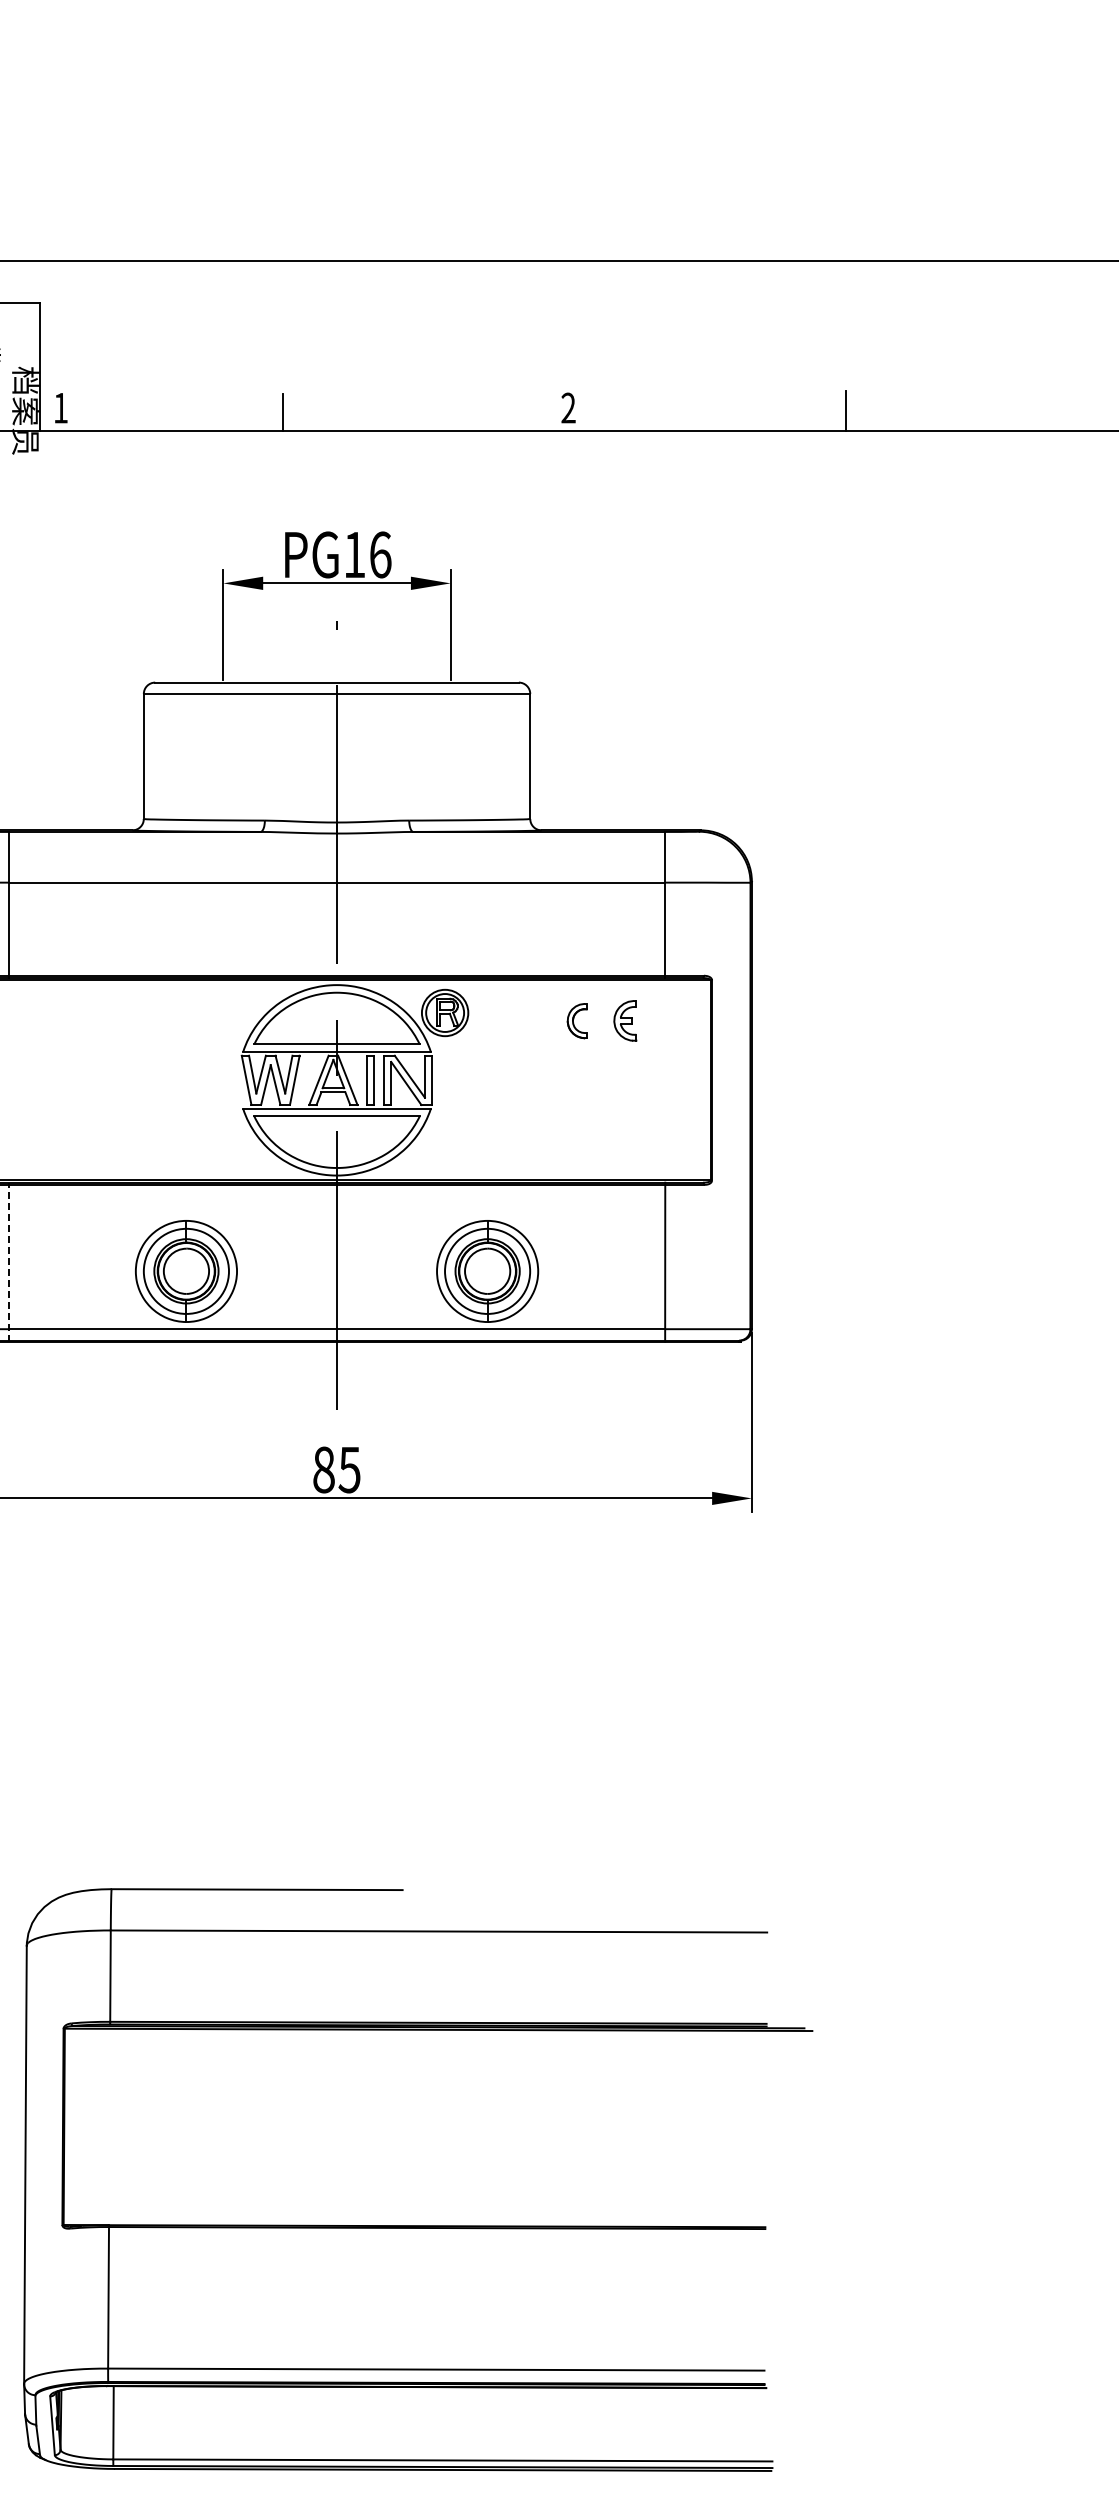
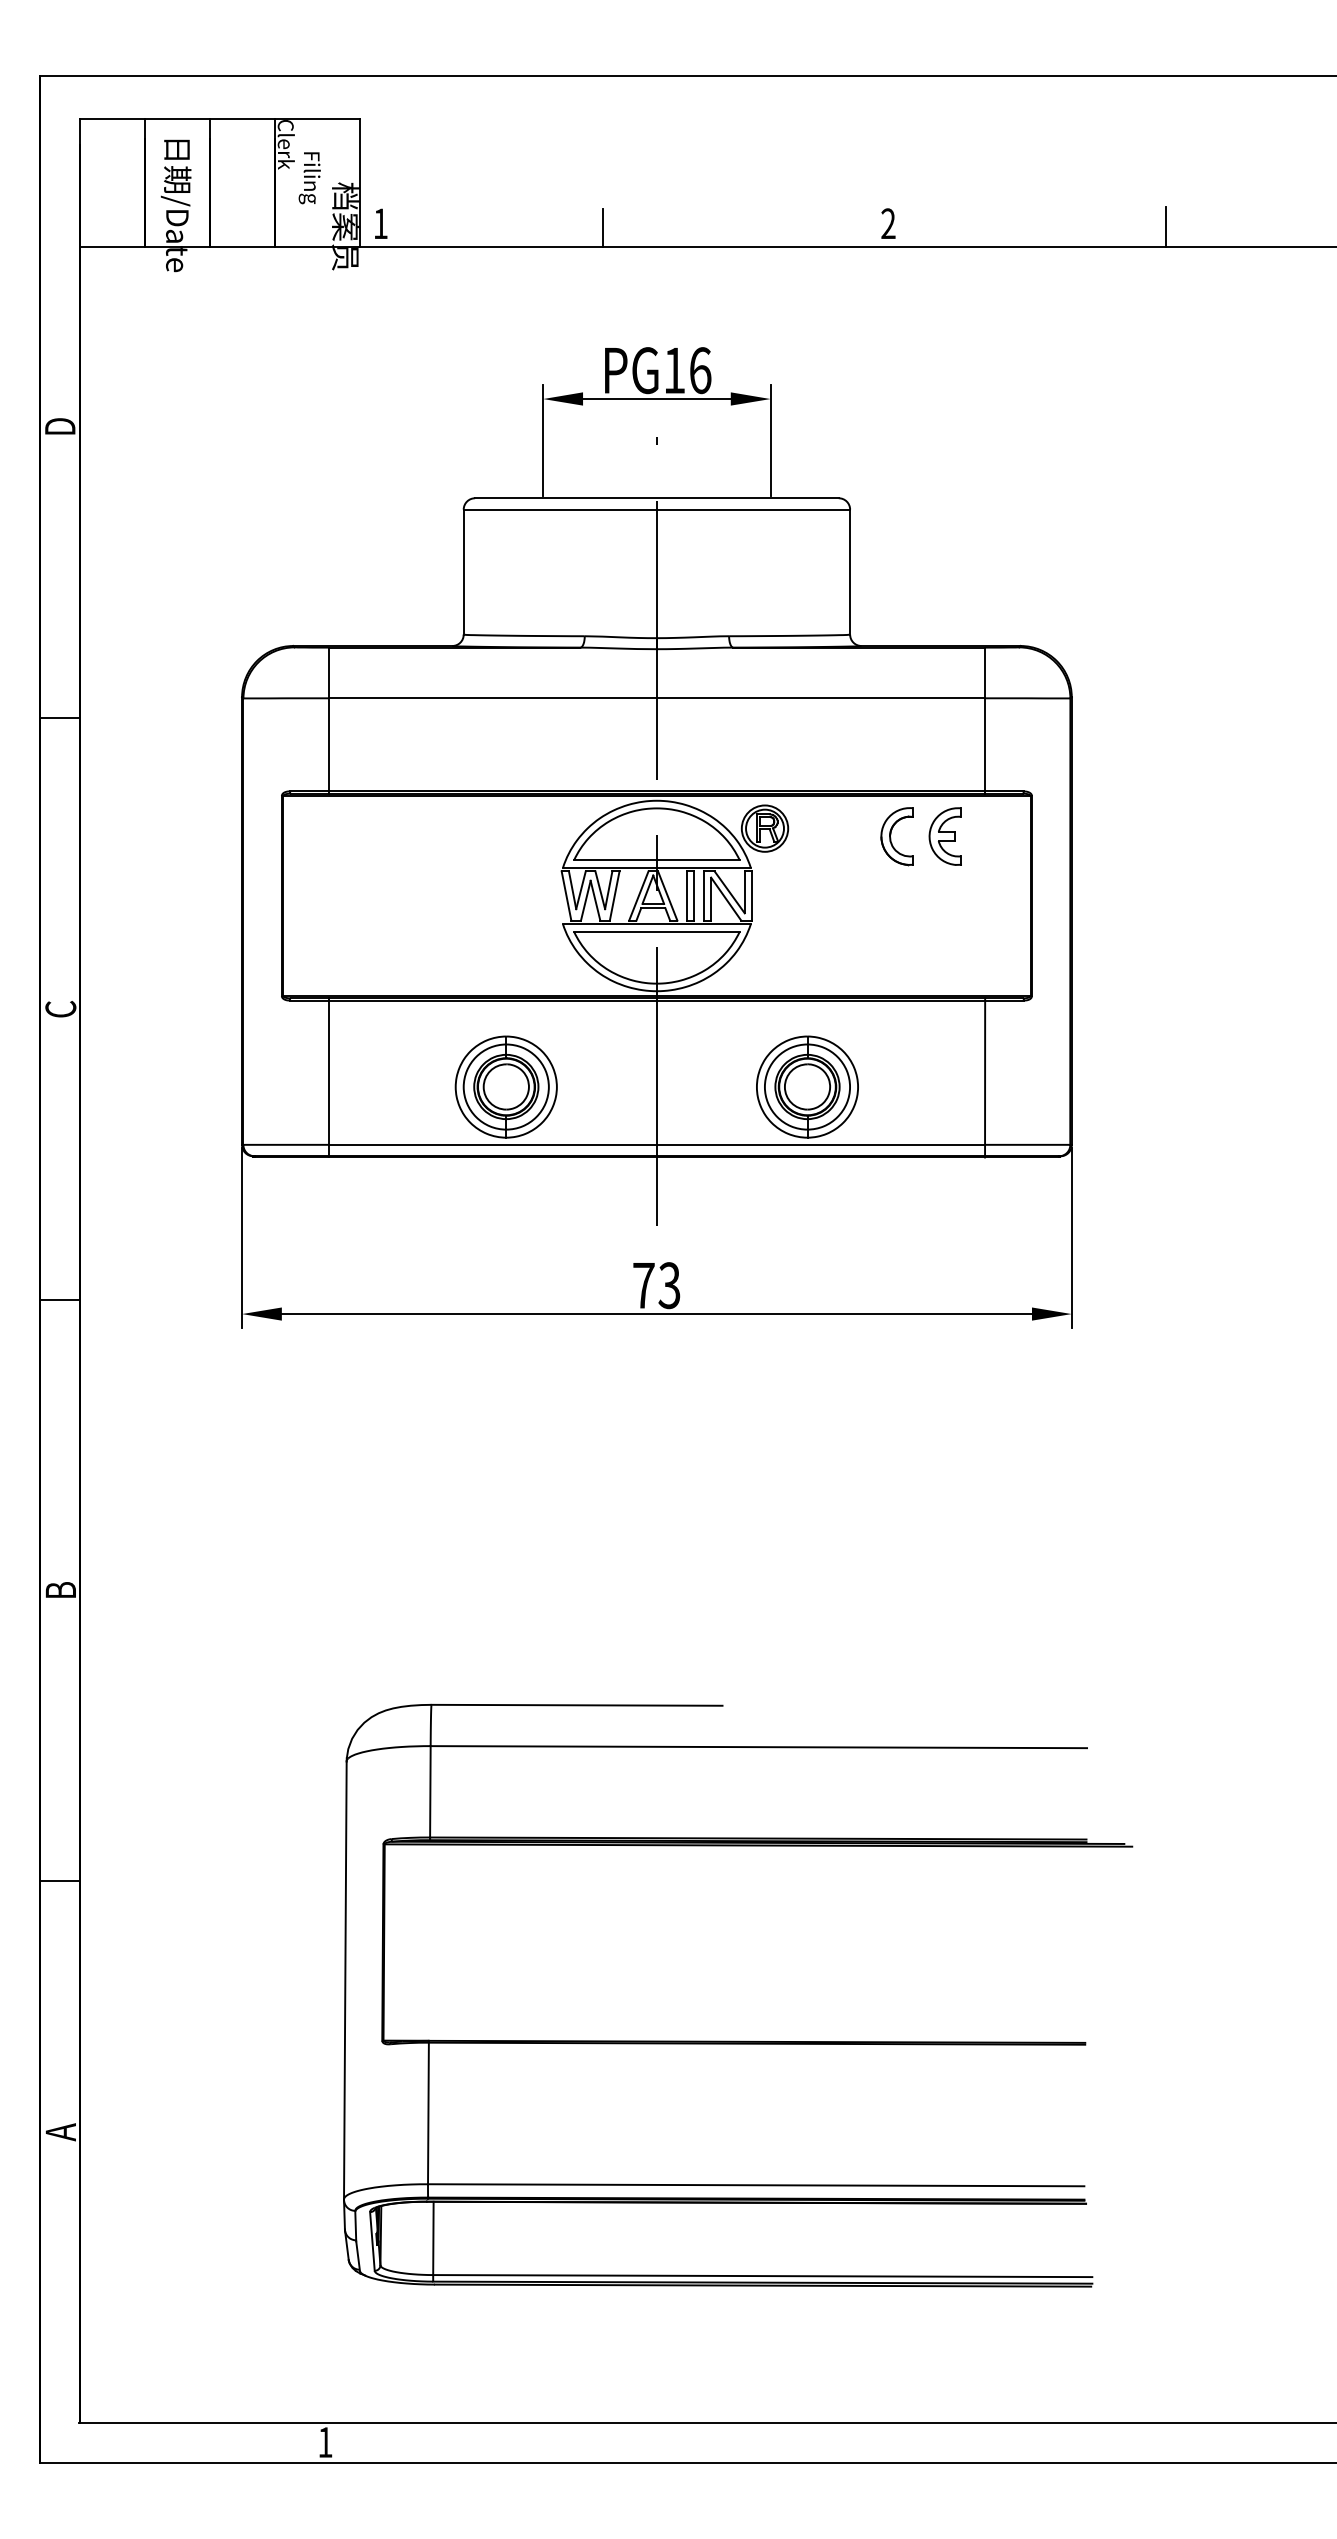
part: (576, 1020) -> (896, 836), size x1.67
part: (624, 1020) -> (944, 836), size x1.43
line: (8, 1261) -> (328, 1077), dashed -> solid
text: (336, 1469) -> (656, 1285), 85 -> 73

